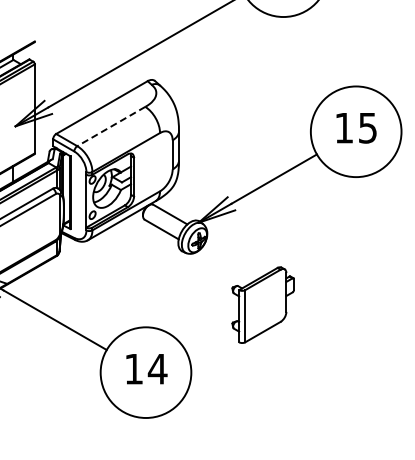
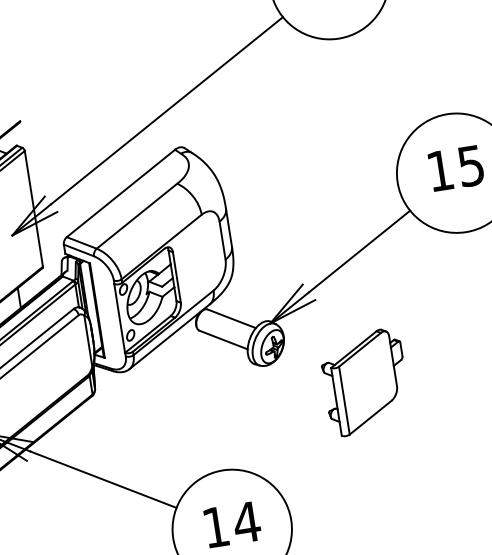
line: (110, 126) -> (135, 216), dashed -> solid
part: (262, 304) -> (364, 381), moved

